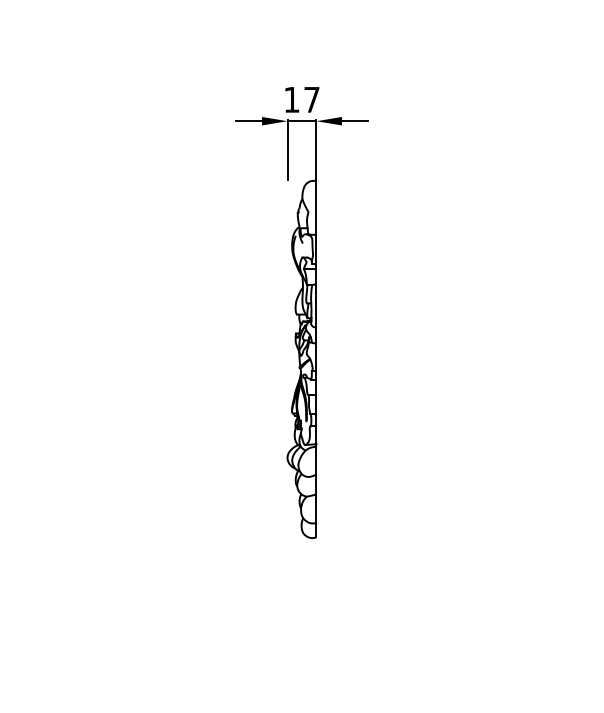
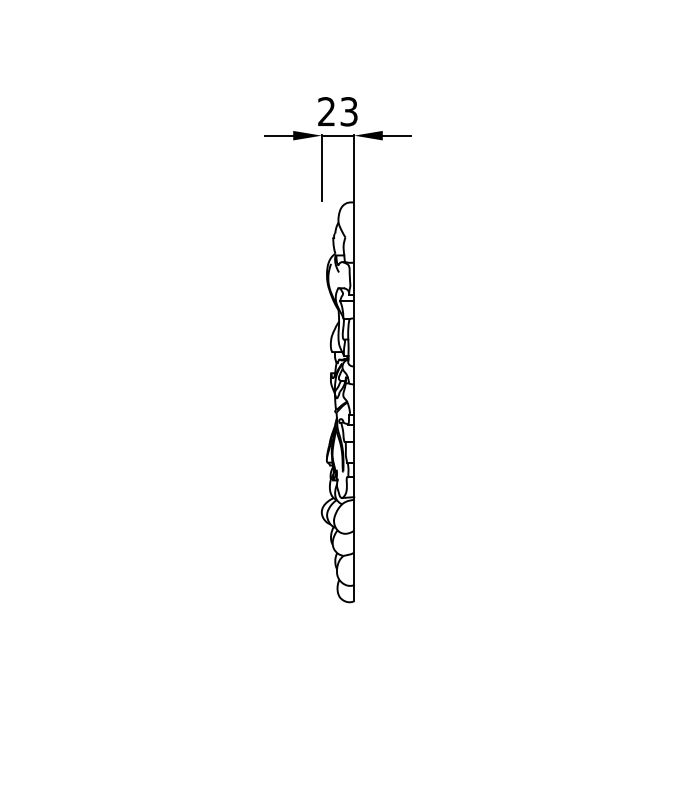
text: (301, 99) -> (337, 111), 17 -> 23

